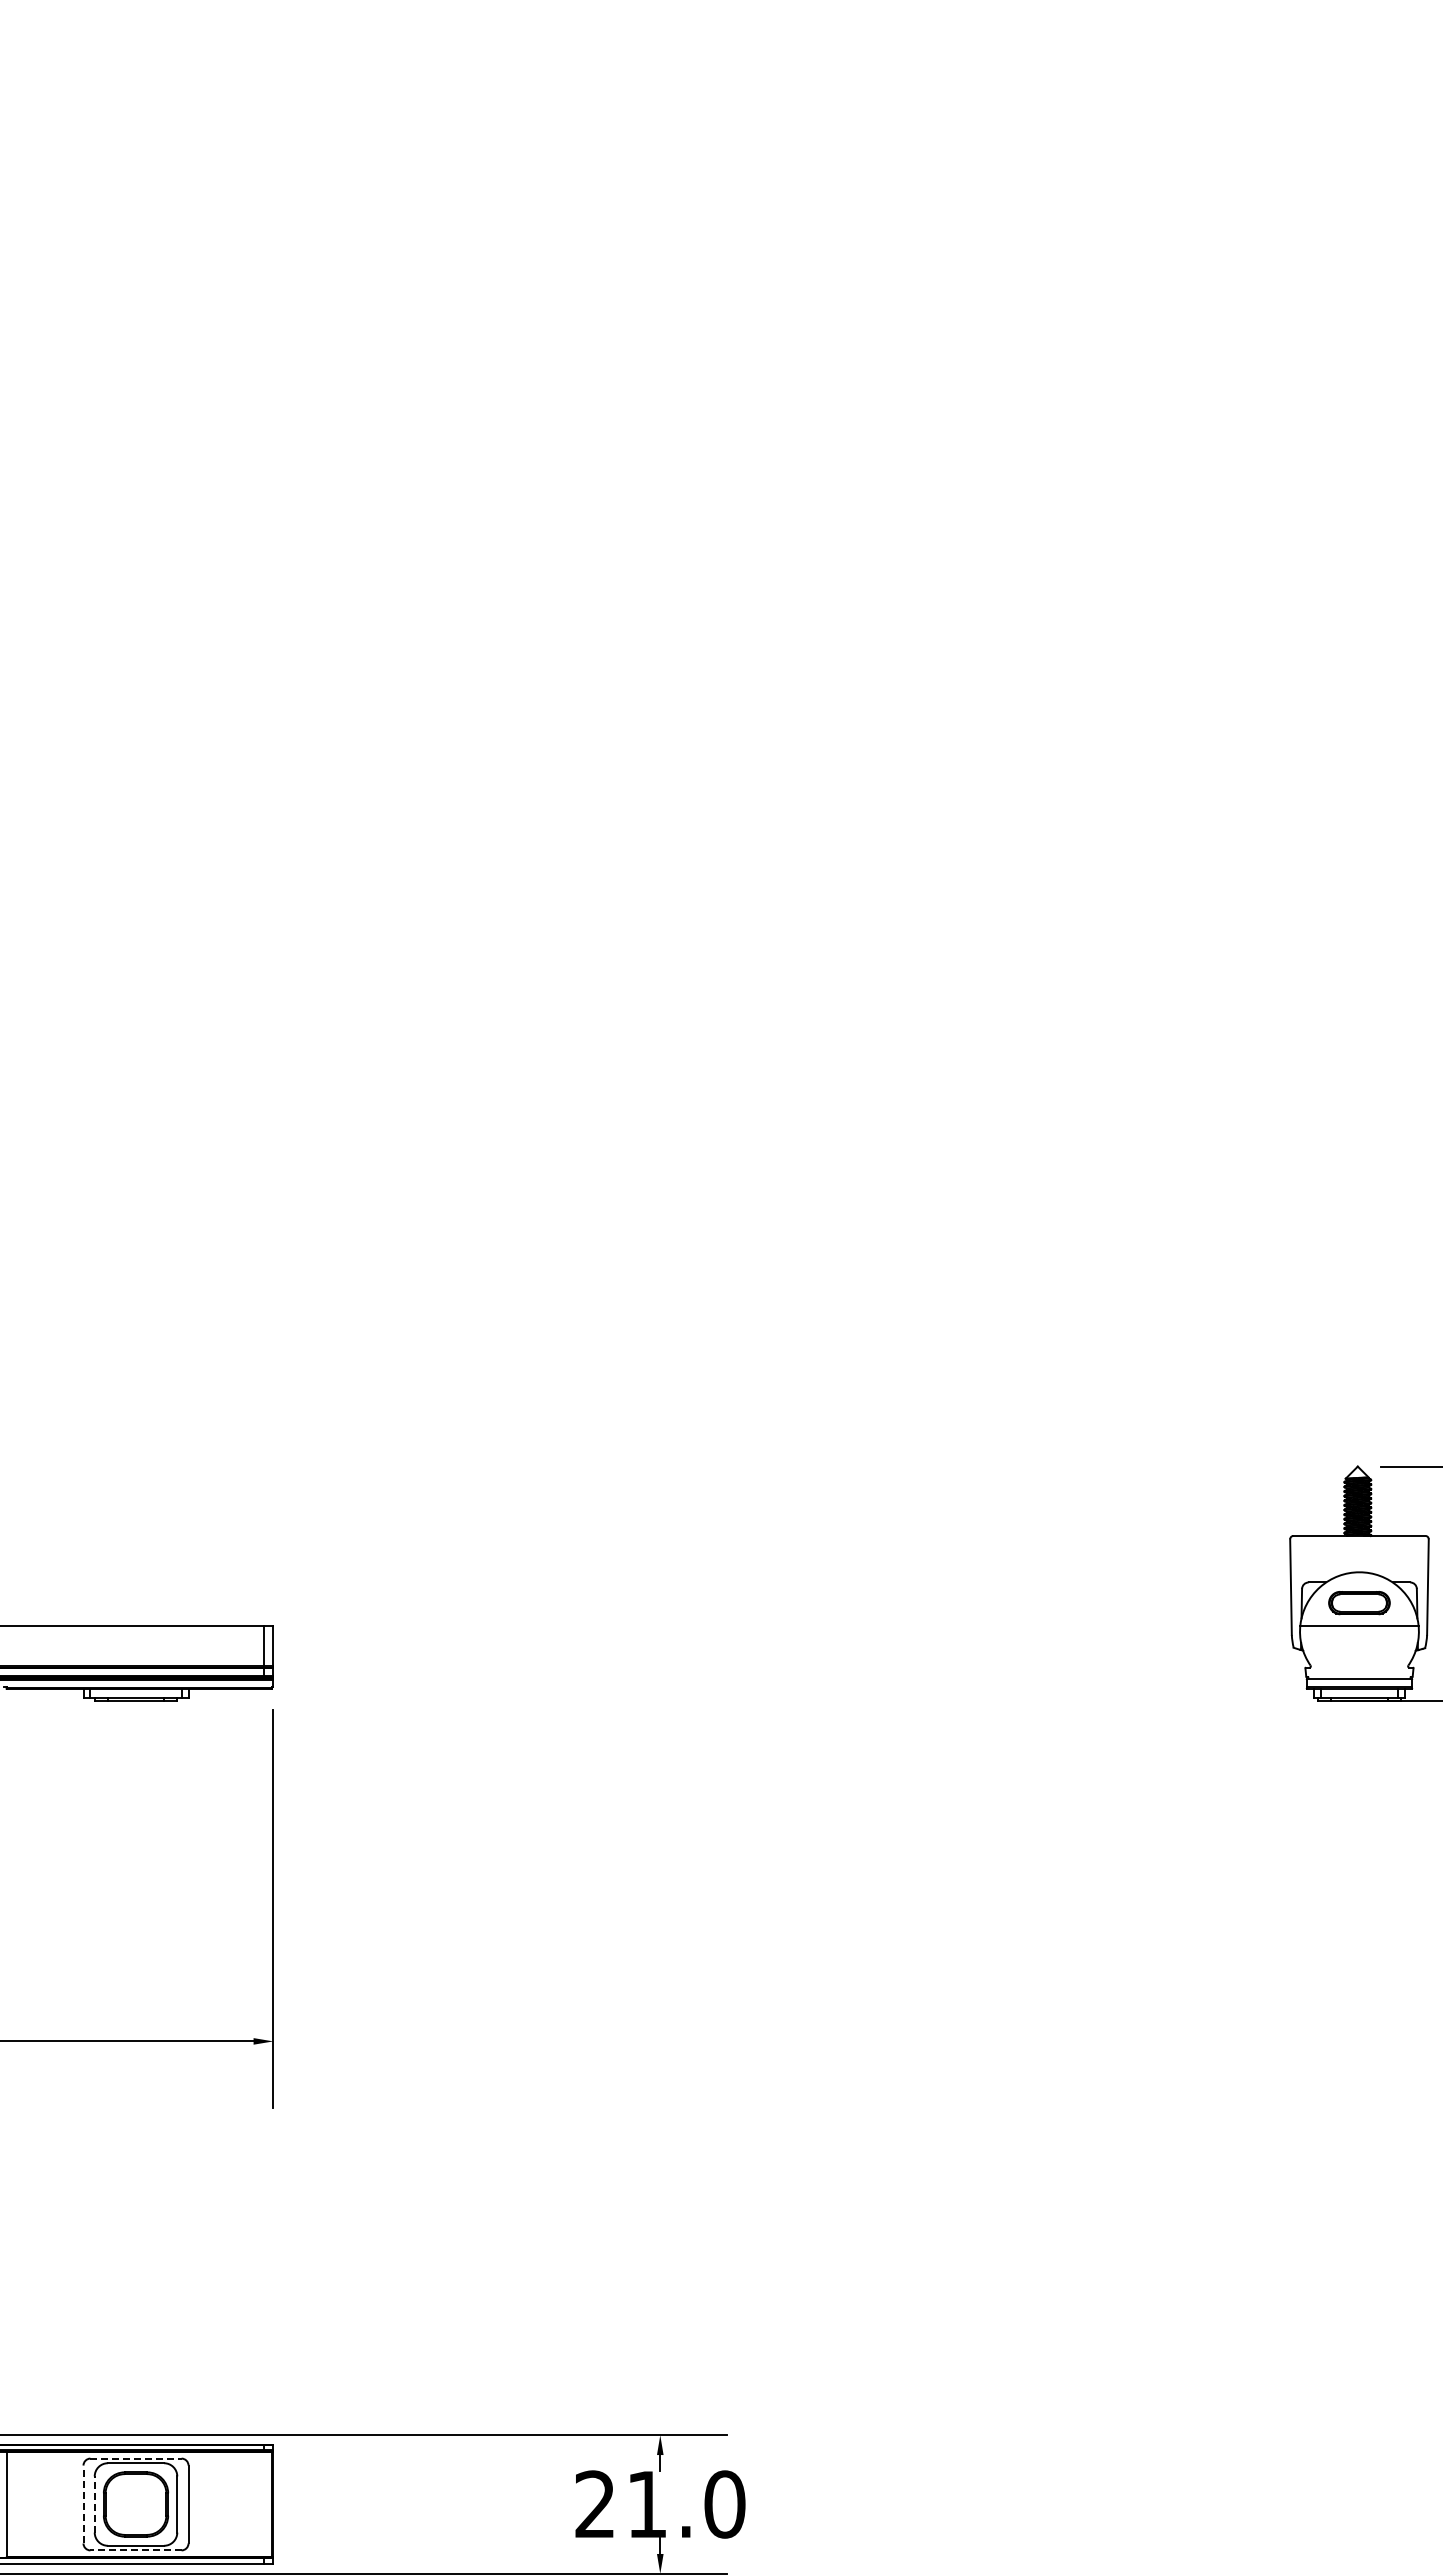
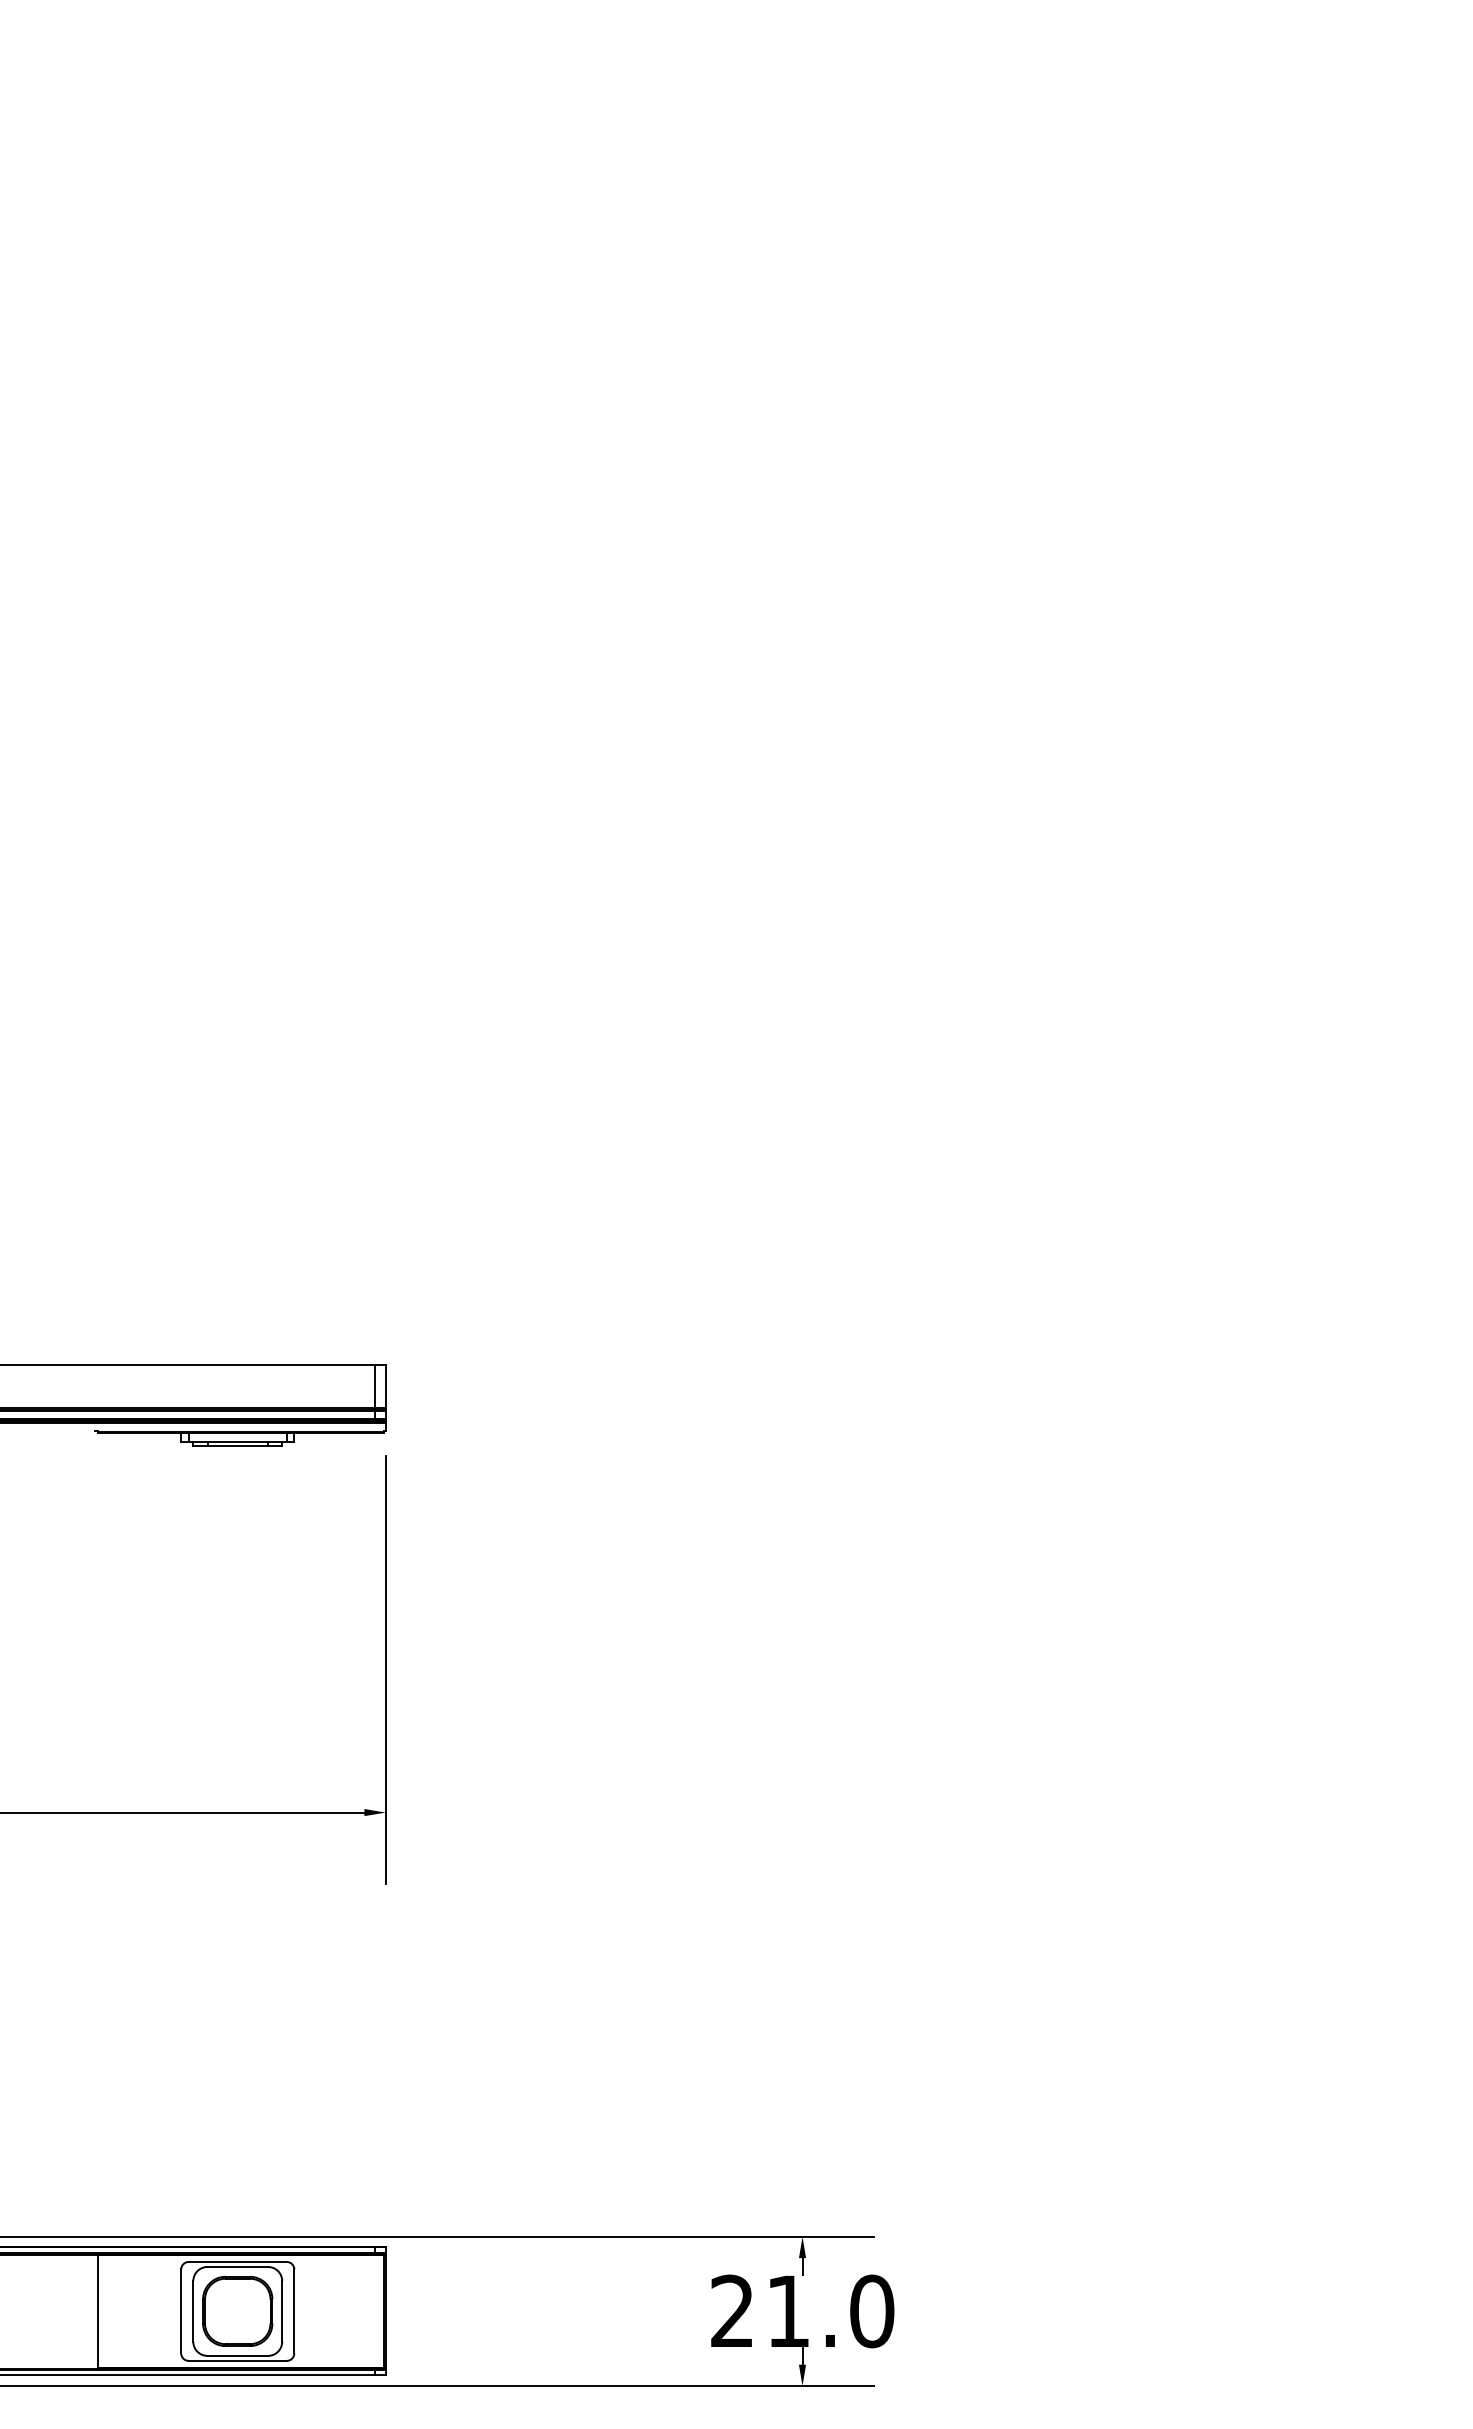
line: (136, 2458) -> (238, 2261), dashed -> solid
line: (83, 2504) -> (181, 2311), dashed -> solid
line: (94, 2504) -> (193, 2311), dashed -> solid
line: (136, 2550) -> (238, 2360), dashed -> solid

